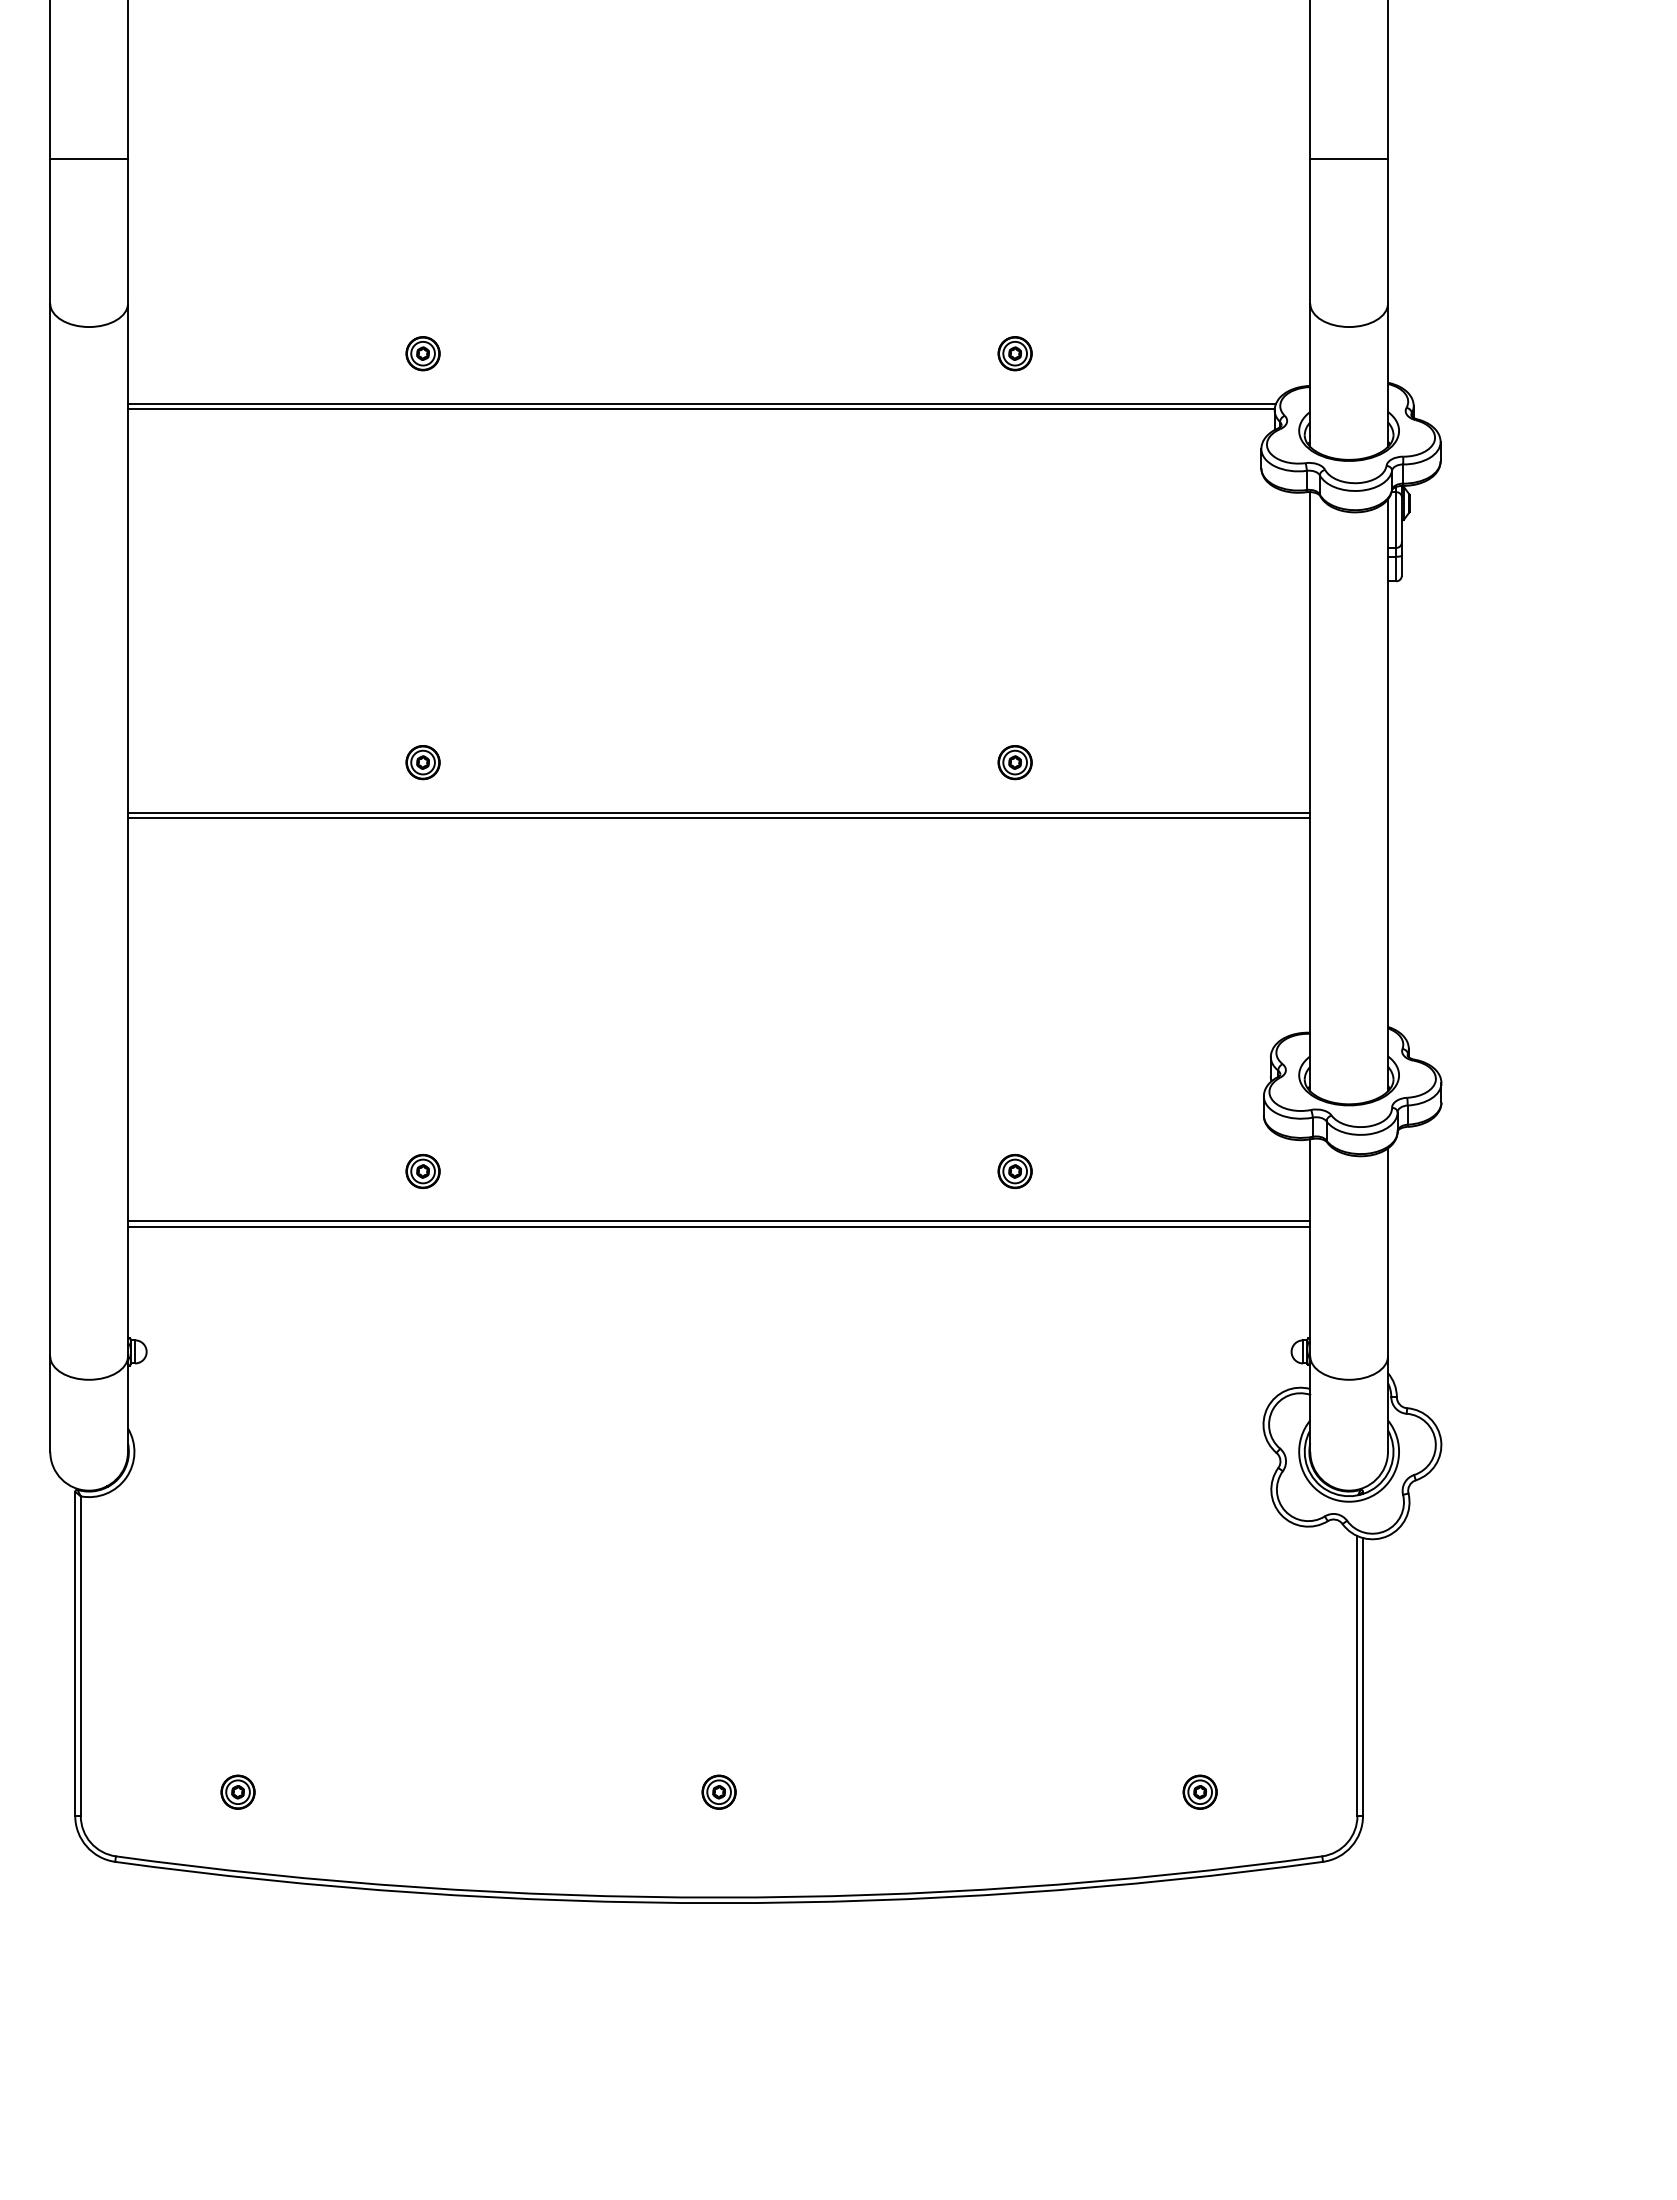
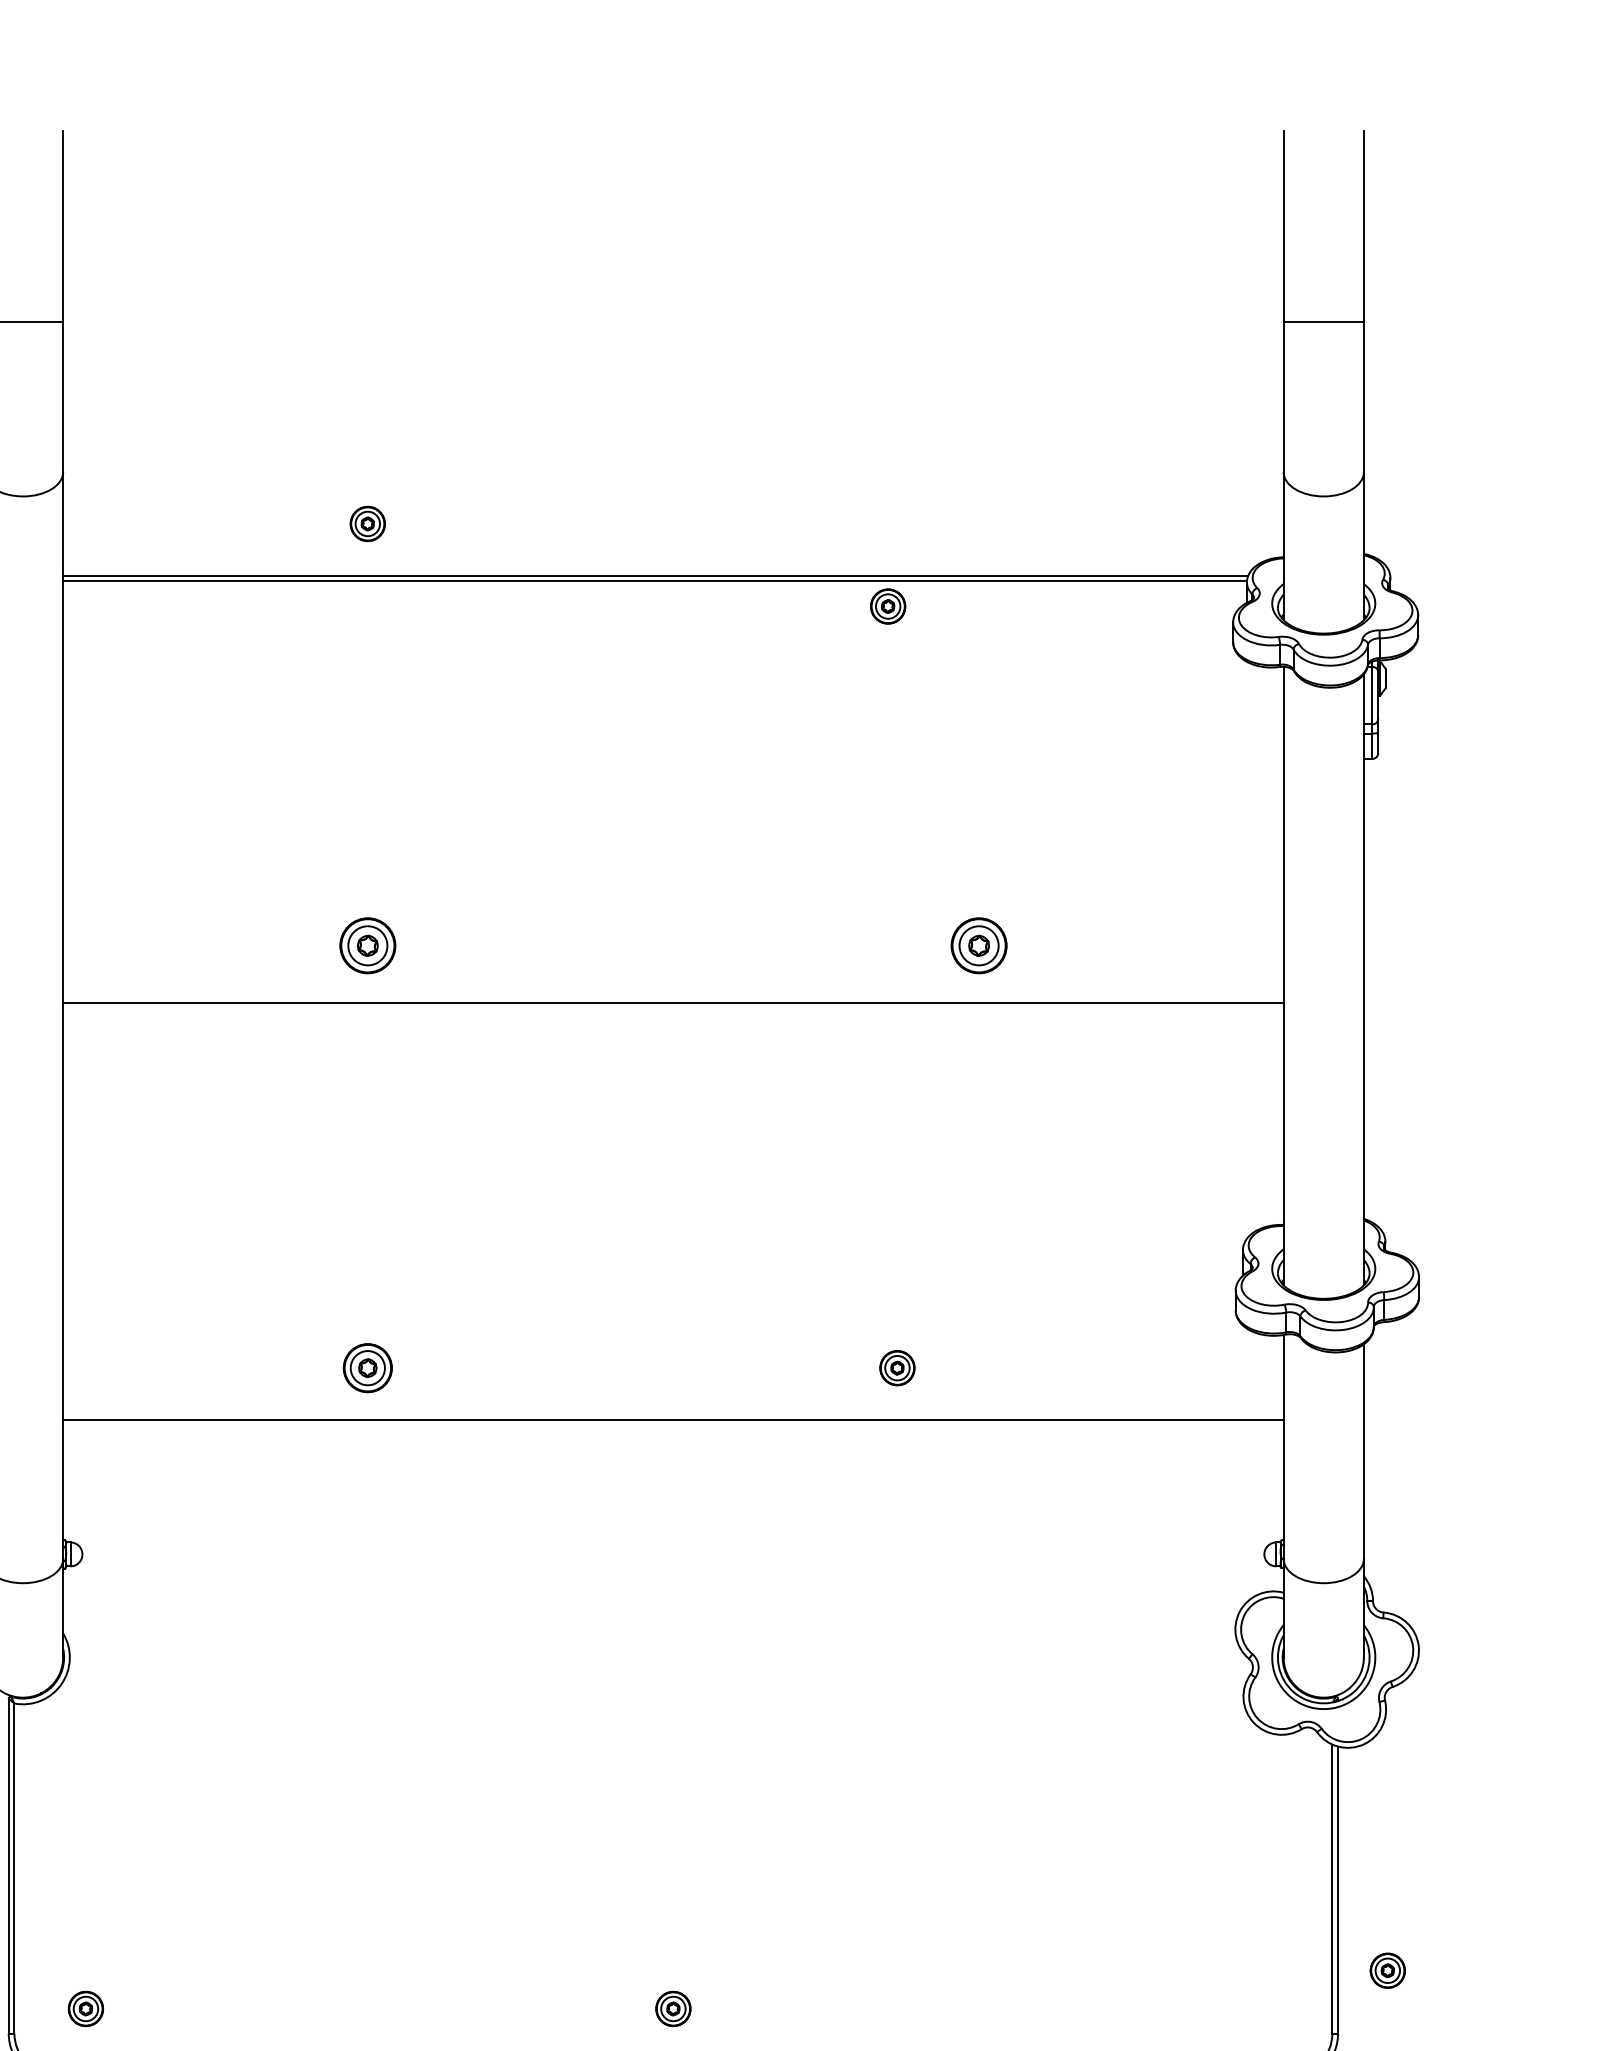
part: (1014, 353) -> (887, 606), moved
part: (422, 762) -> (367, 945), size x1.6
part: (1014, 762) -> (978, 945), size x1.6
line: (718, 812) -> (672, 997), removed
part: (422, 1171) -> (367, 1368), size x1.4
part: (1014, 1171) -> (896, 1368), moved
line: (718, 1227) -> (672, 1425), removed
part: (237, 1791) -> (85, 2008), moved
part: (1199, 1791) -> (1387, 1970), moved

